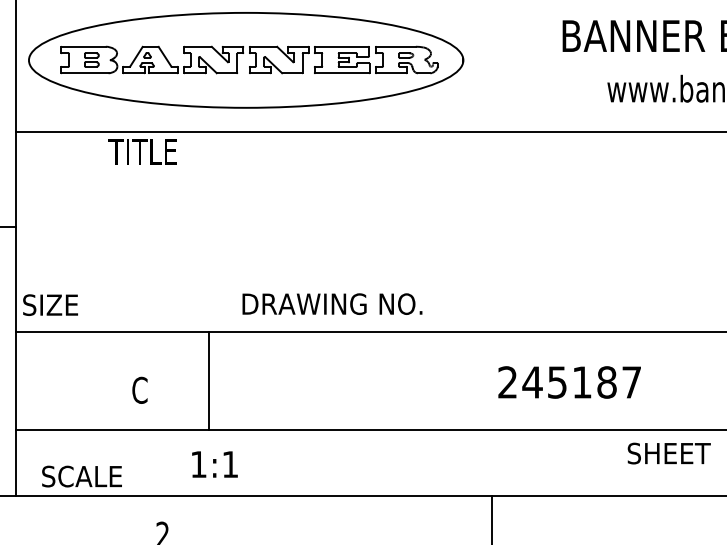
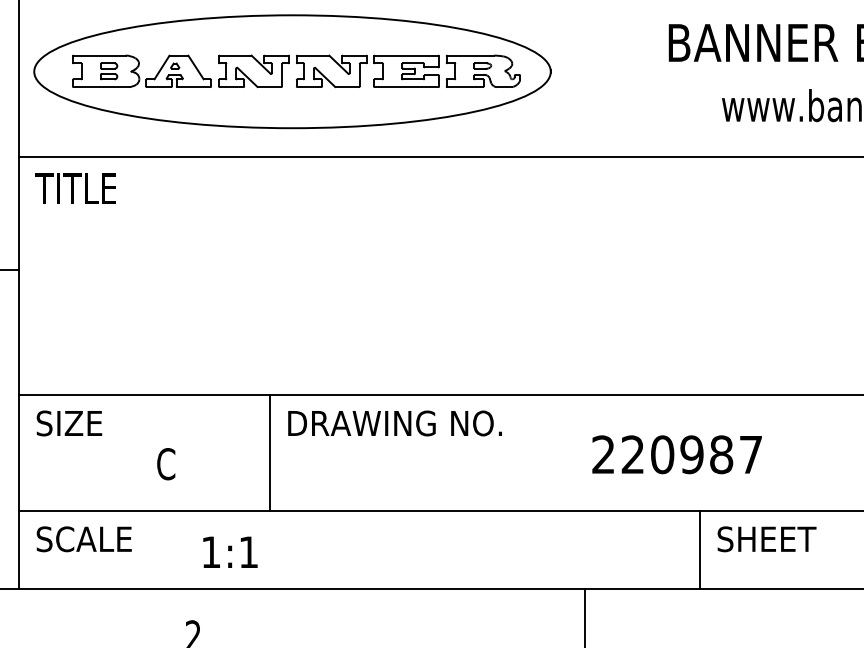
text: (142, 151) -> (75, 188), moved
text: (332, 303) -> (395, 422), moved
text: (50, 304) -> (69, 422), moved
line: (208, 380) -> (269, 452), moved
text: (556, 382) -> (661, 454), 245187 -> 220987
text: (668, 453) -> (766, 539), moved
line: (588, 462) -> (699, 549), added
text: (214, 464) -> (229, 552), moved
text: (81, 476) -> (83, 539), moved

